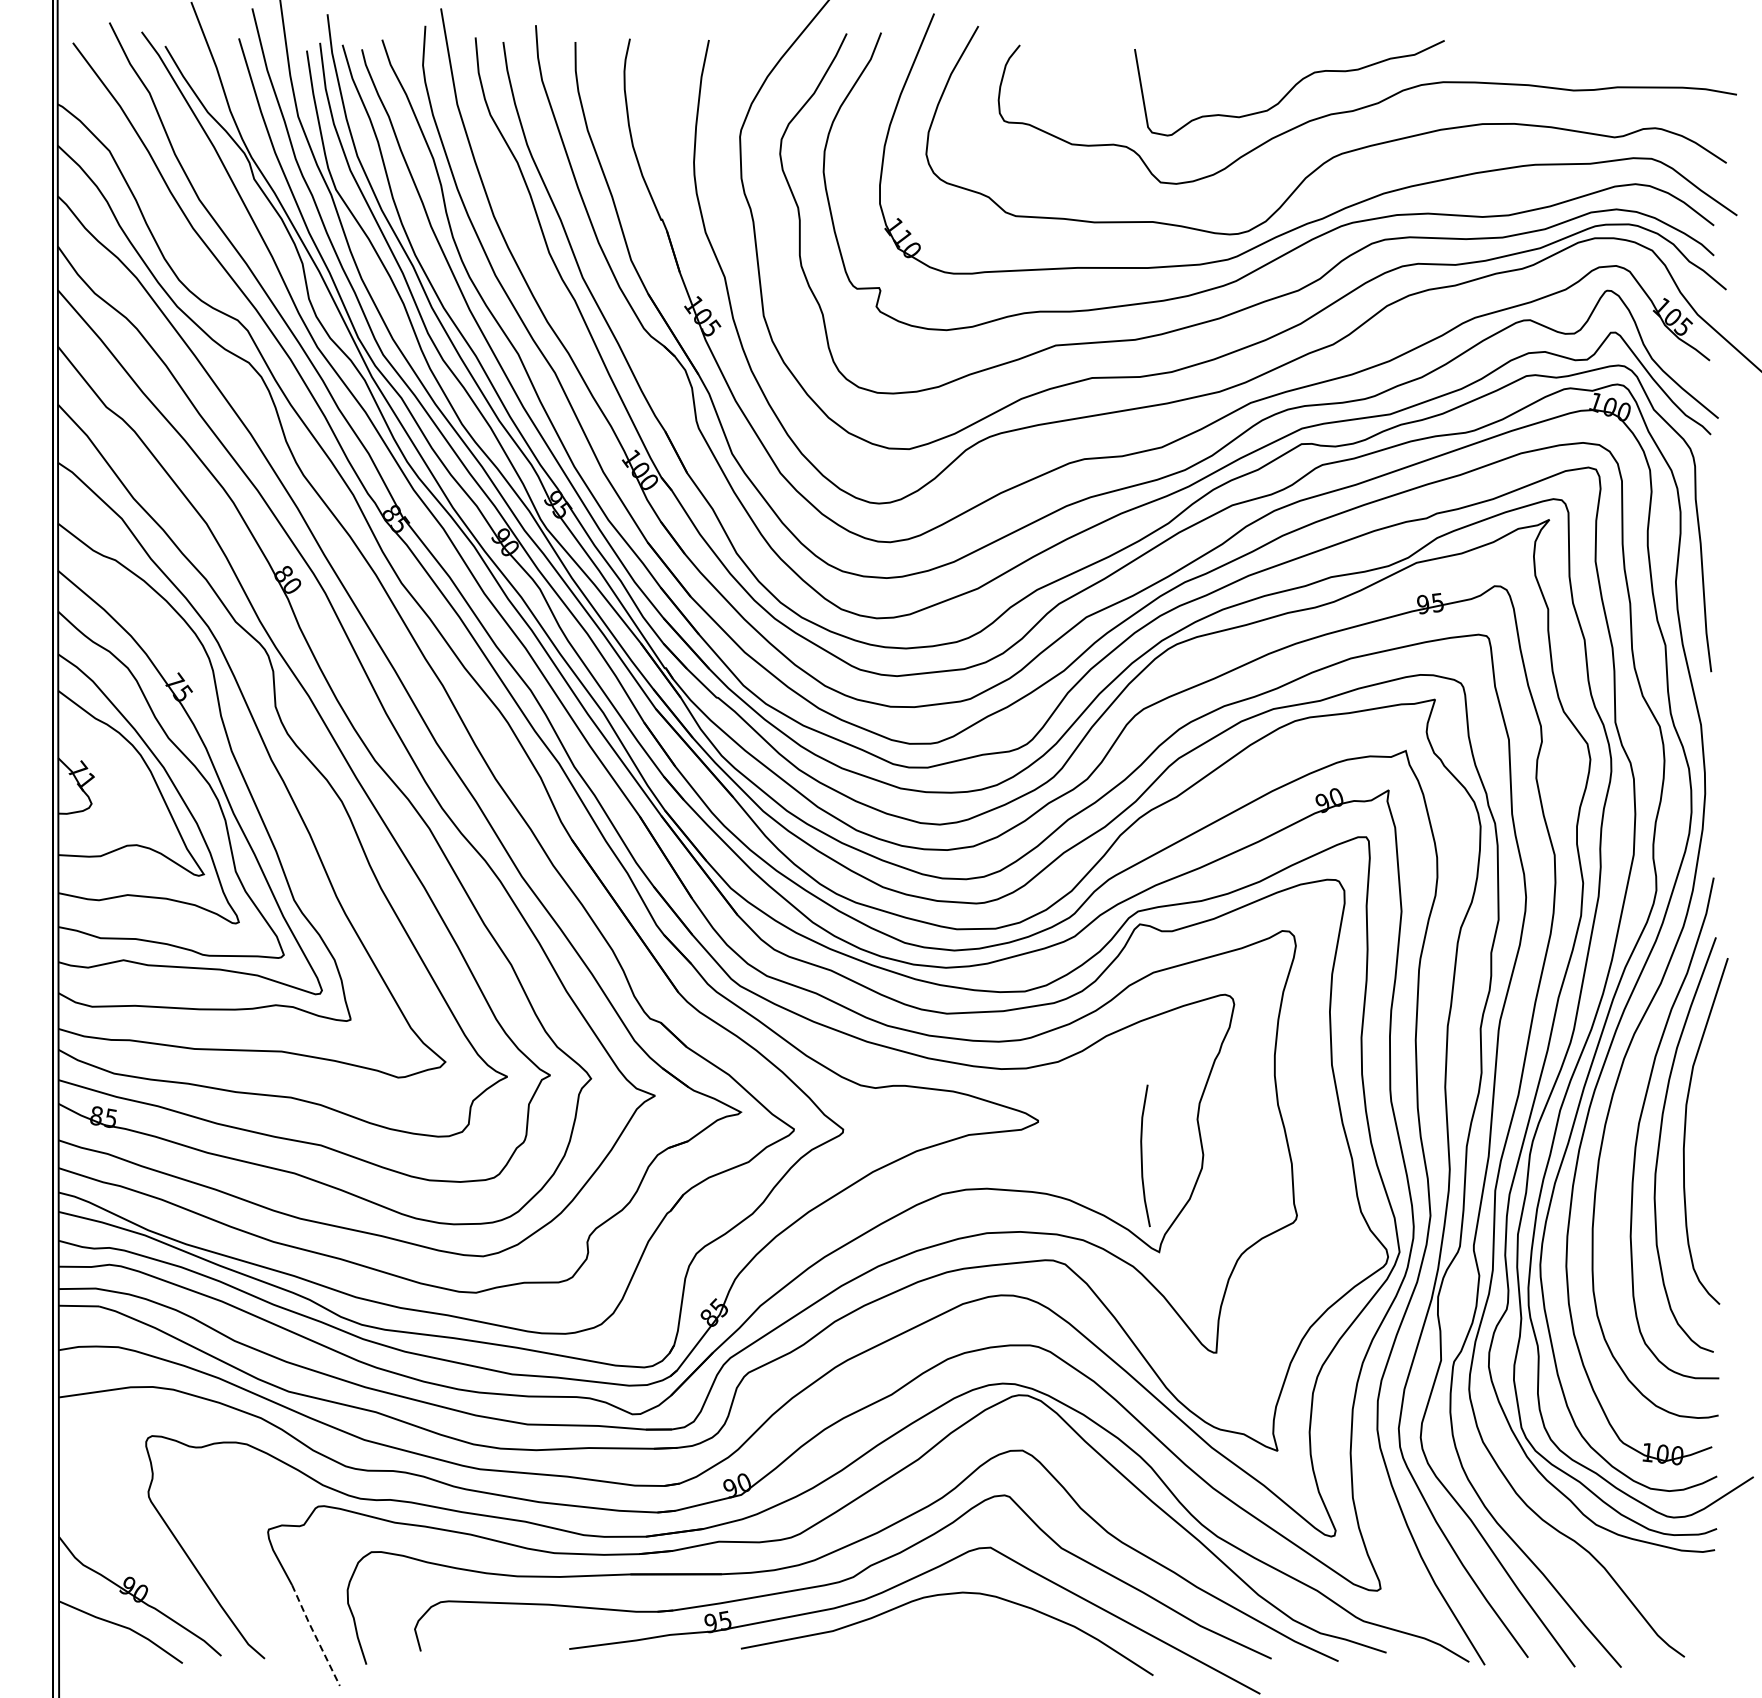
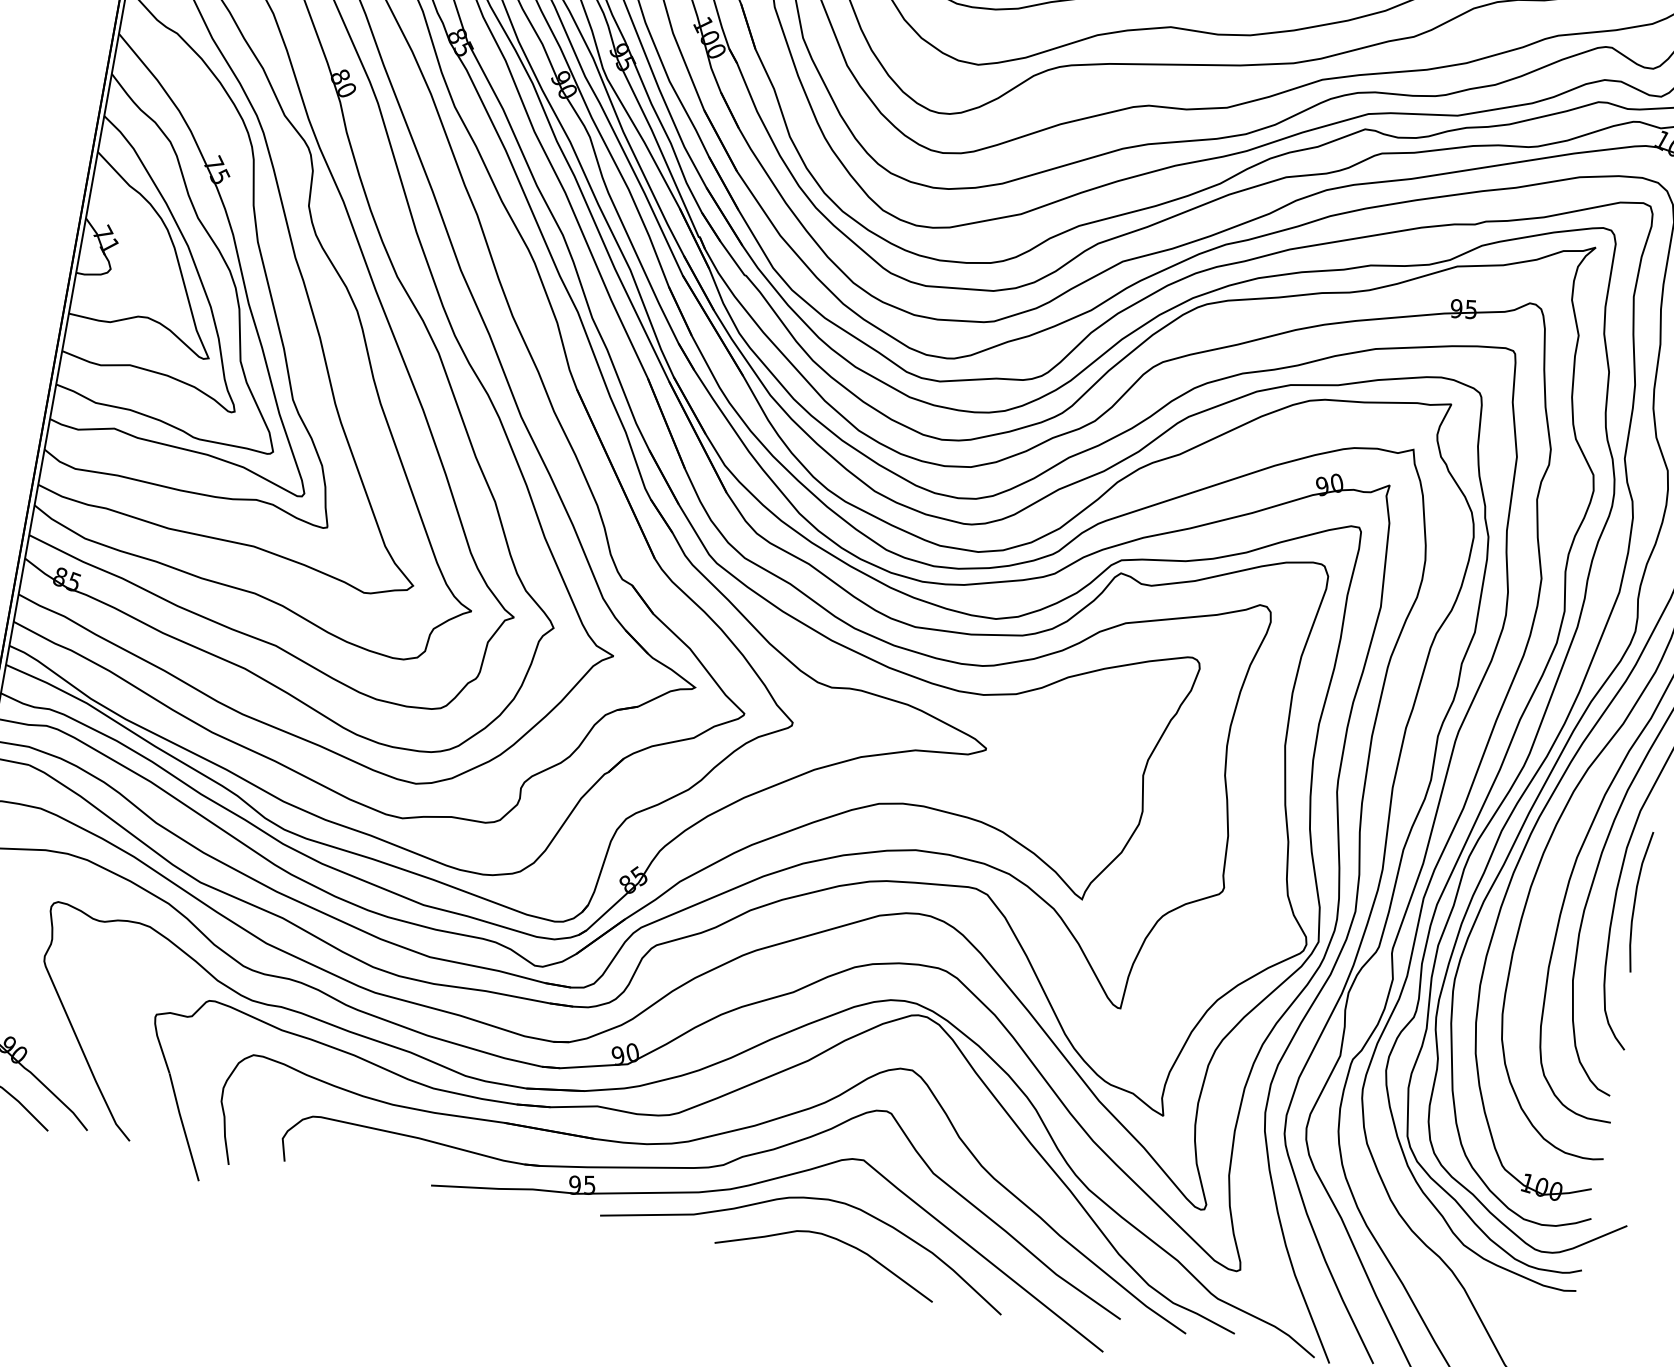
curve: (1142, 1155) -> (1635, 900), moved
curve: (973, 1630) -> (832, 1238), added
line: (315, 1635) -> (183, 1127), dashed -> solid

